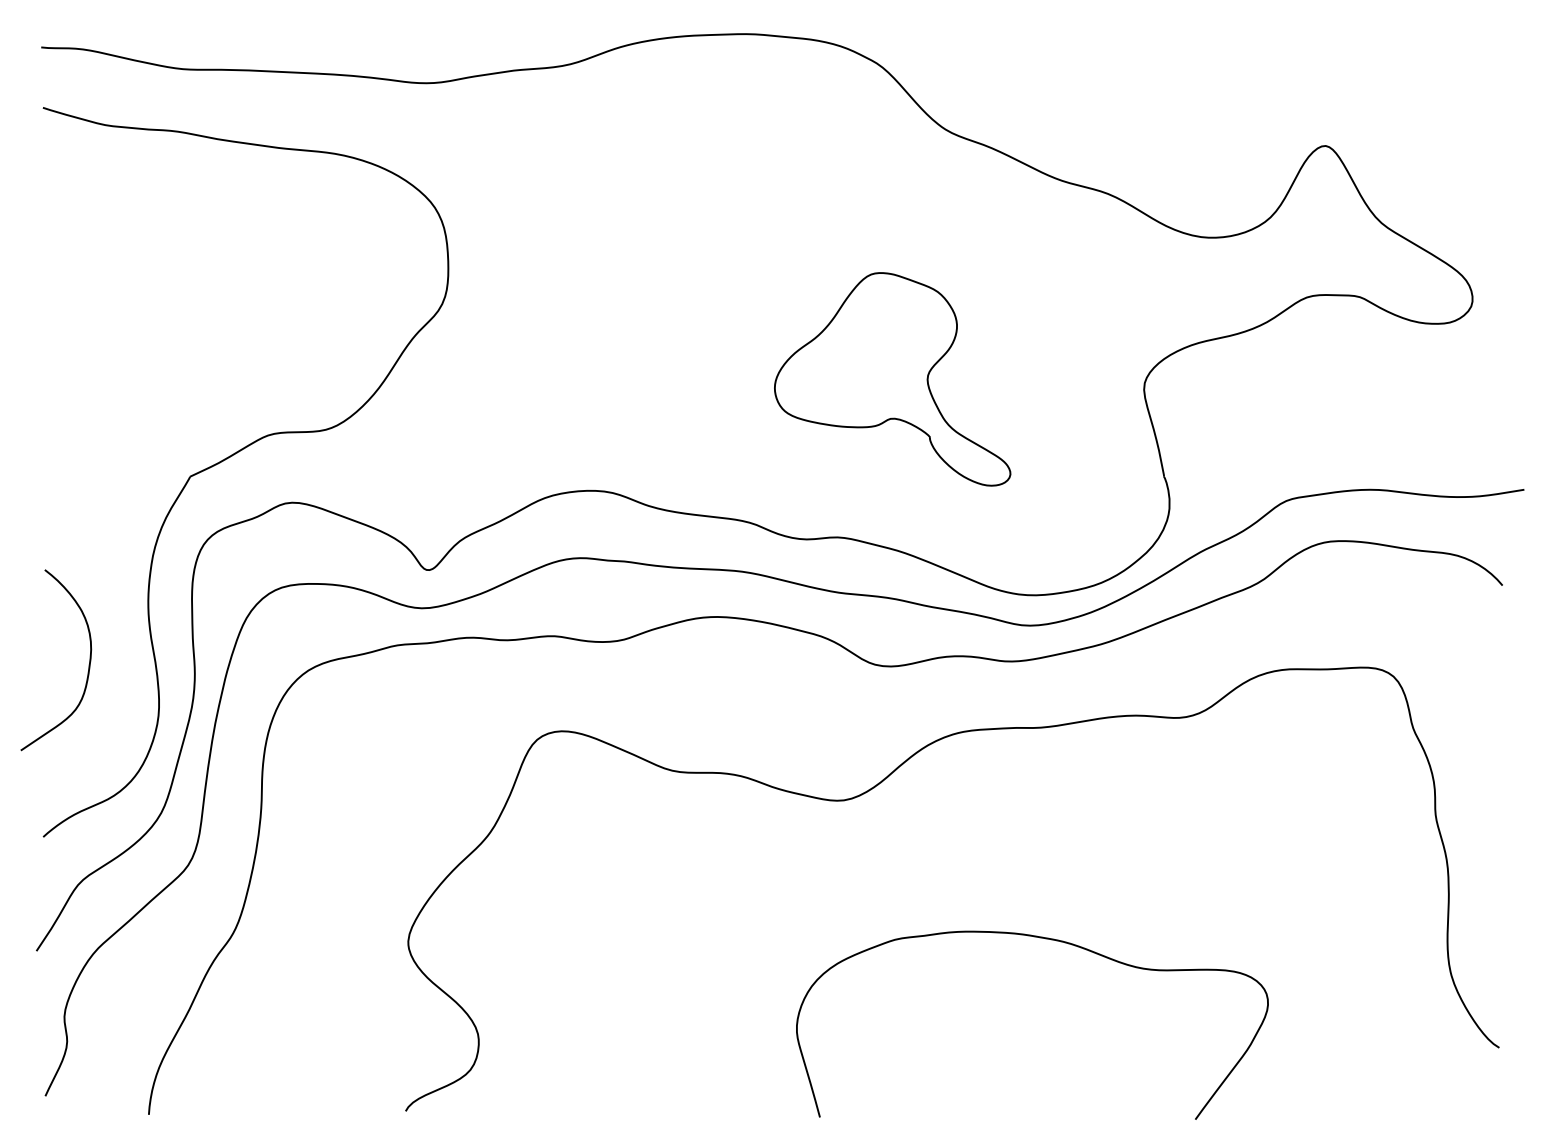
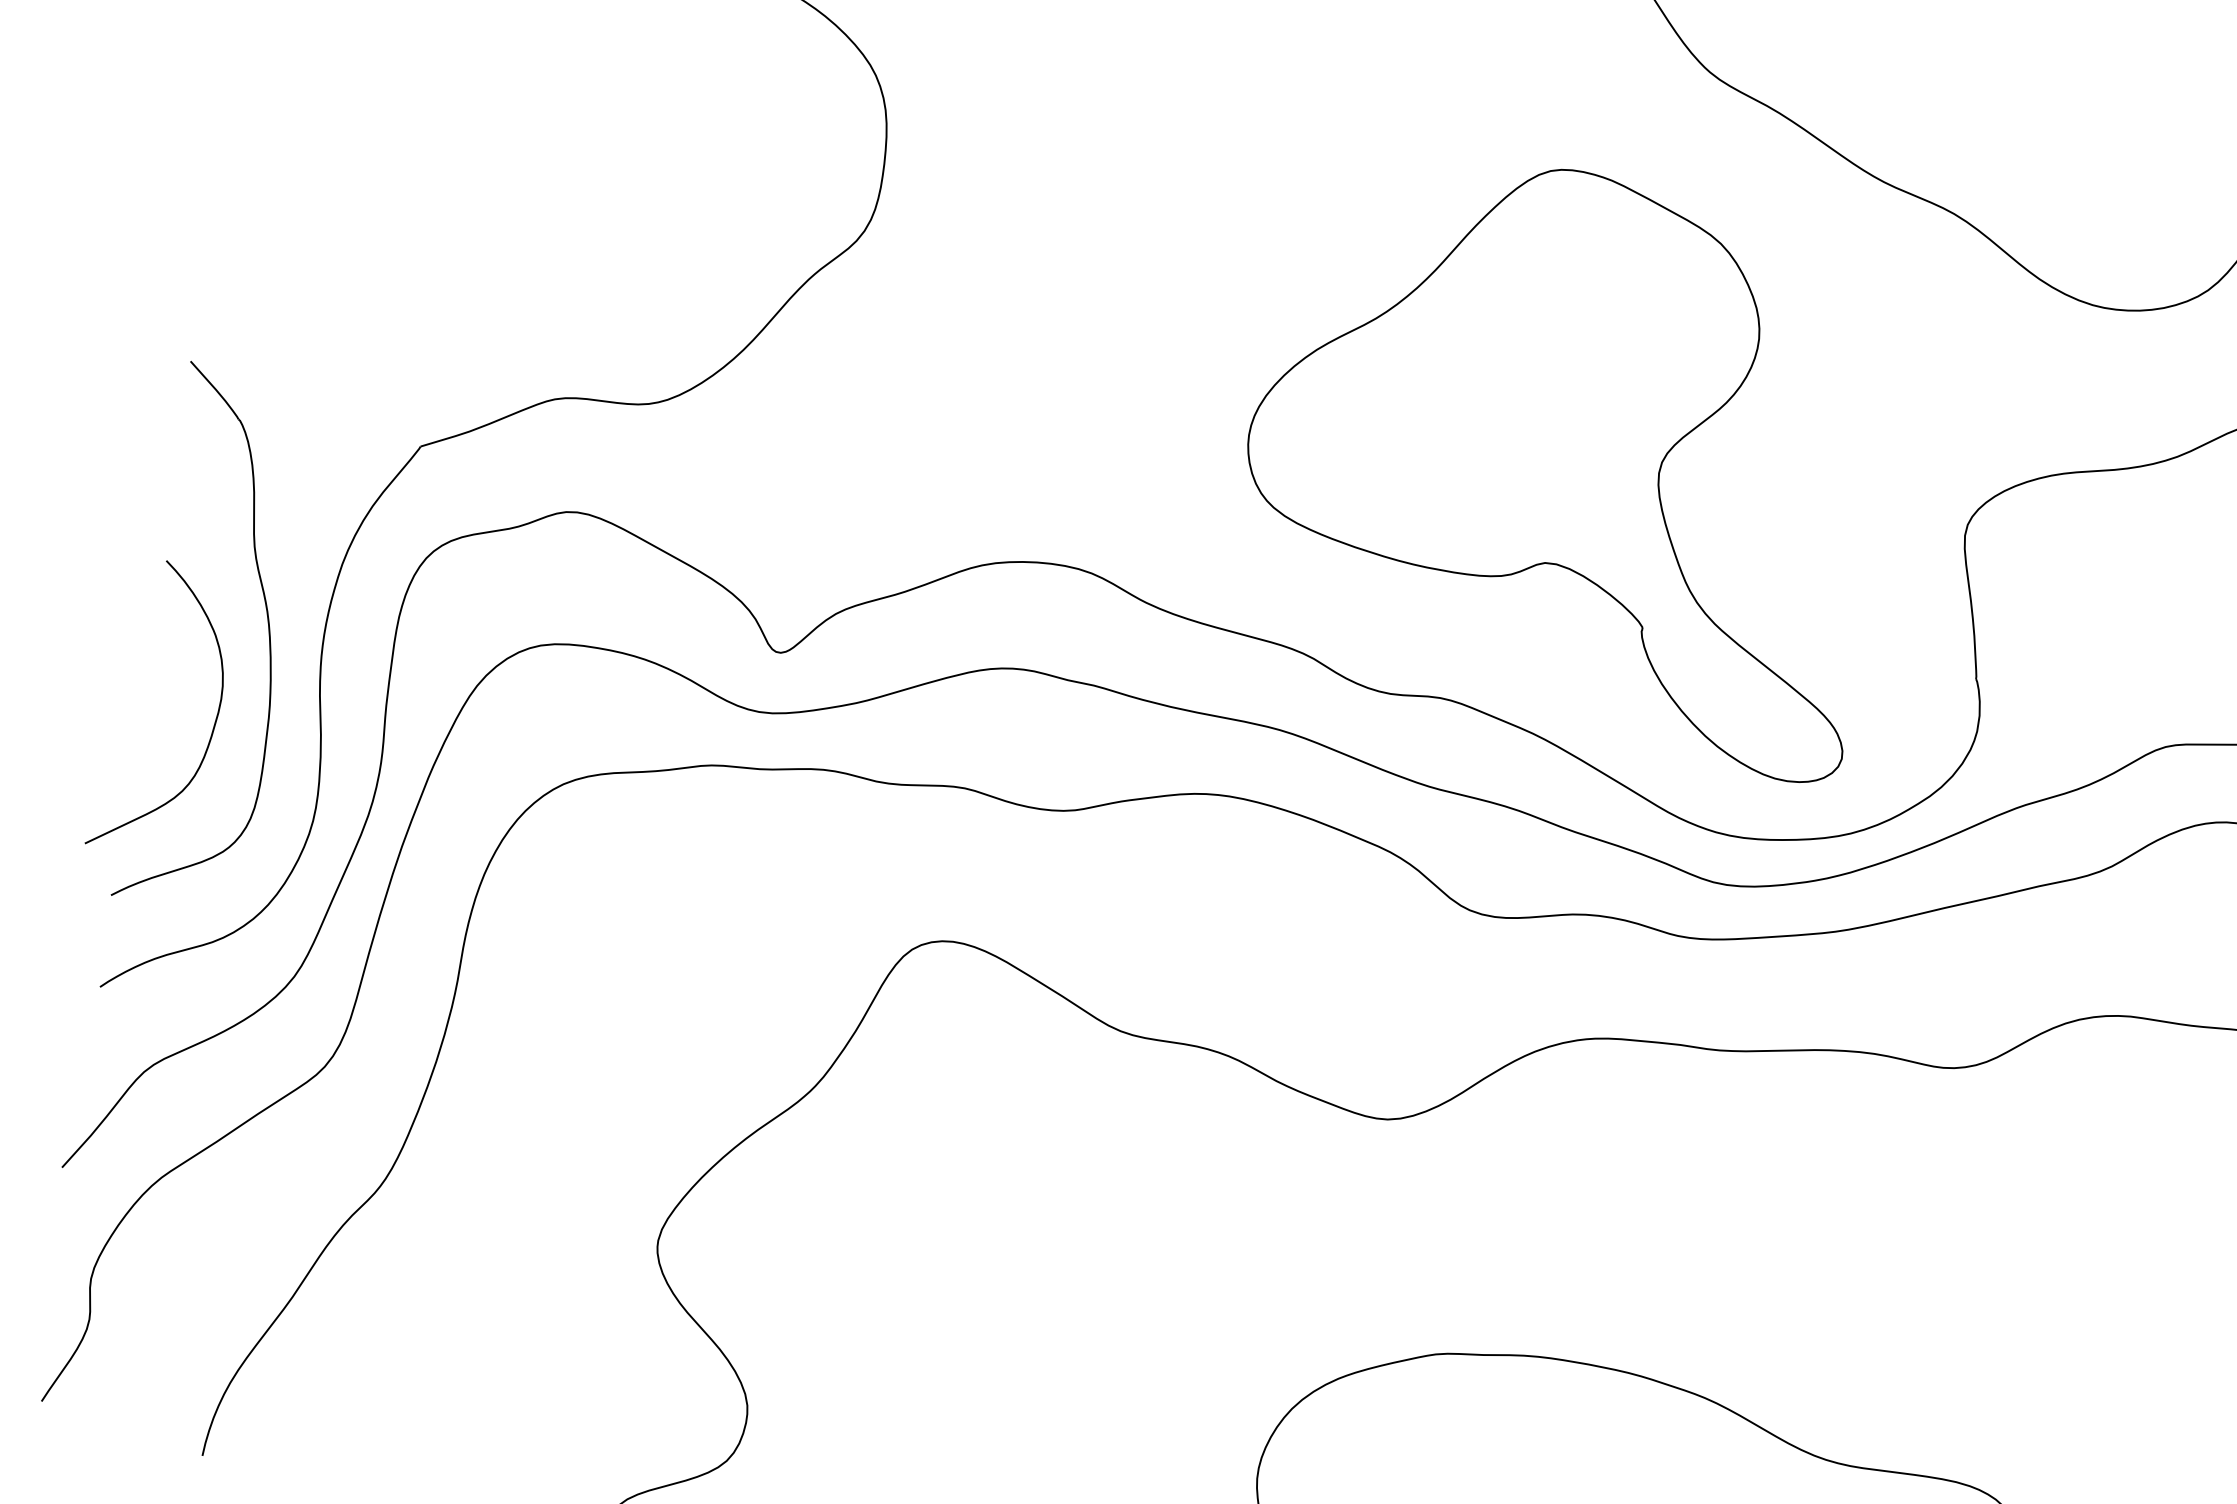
part: (892, 379) -> (1565, 458), size x1.67
part: (113, 605) -> (267, 633), added

